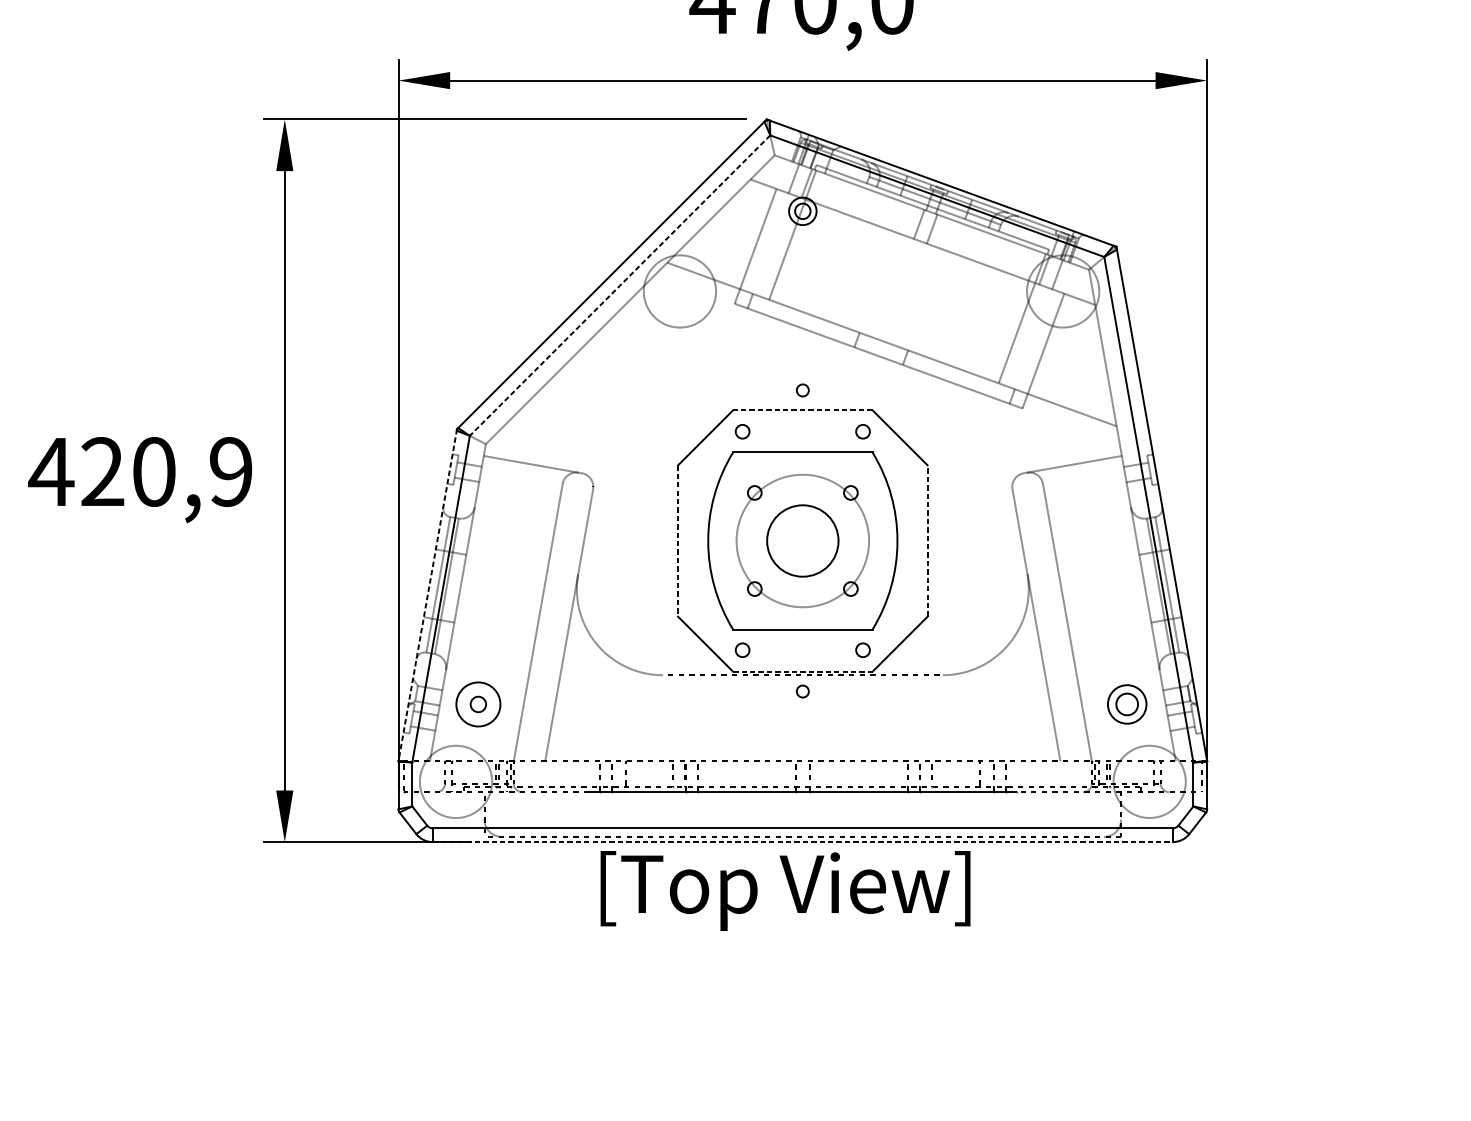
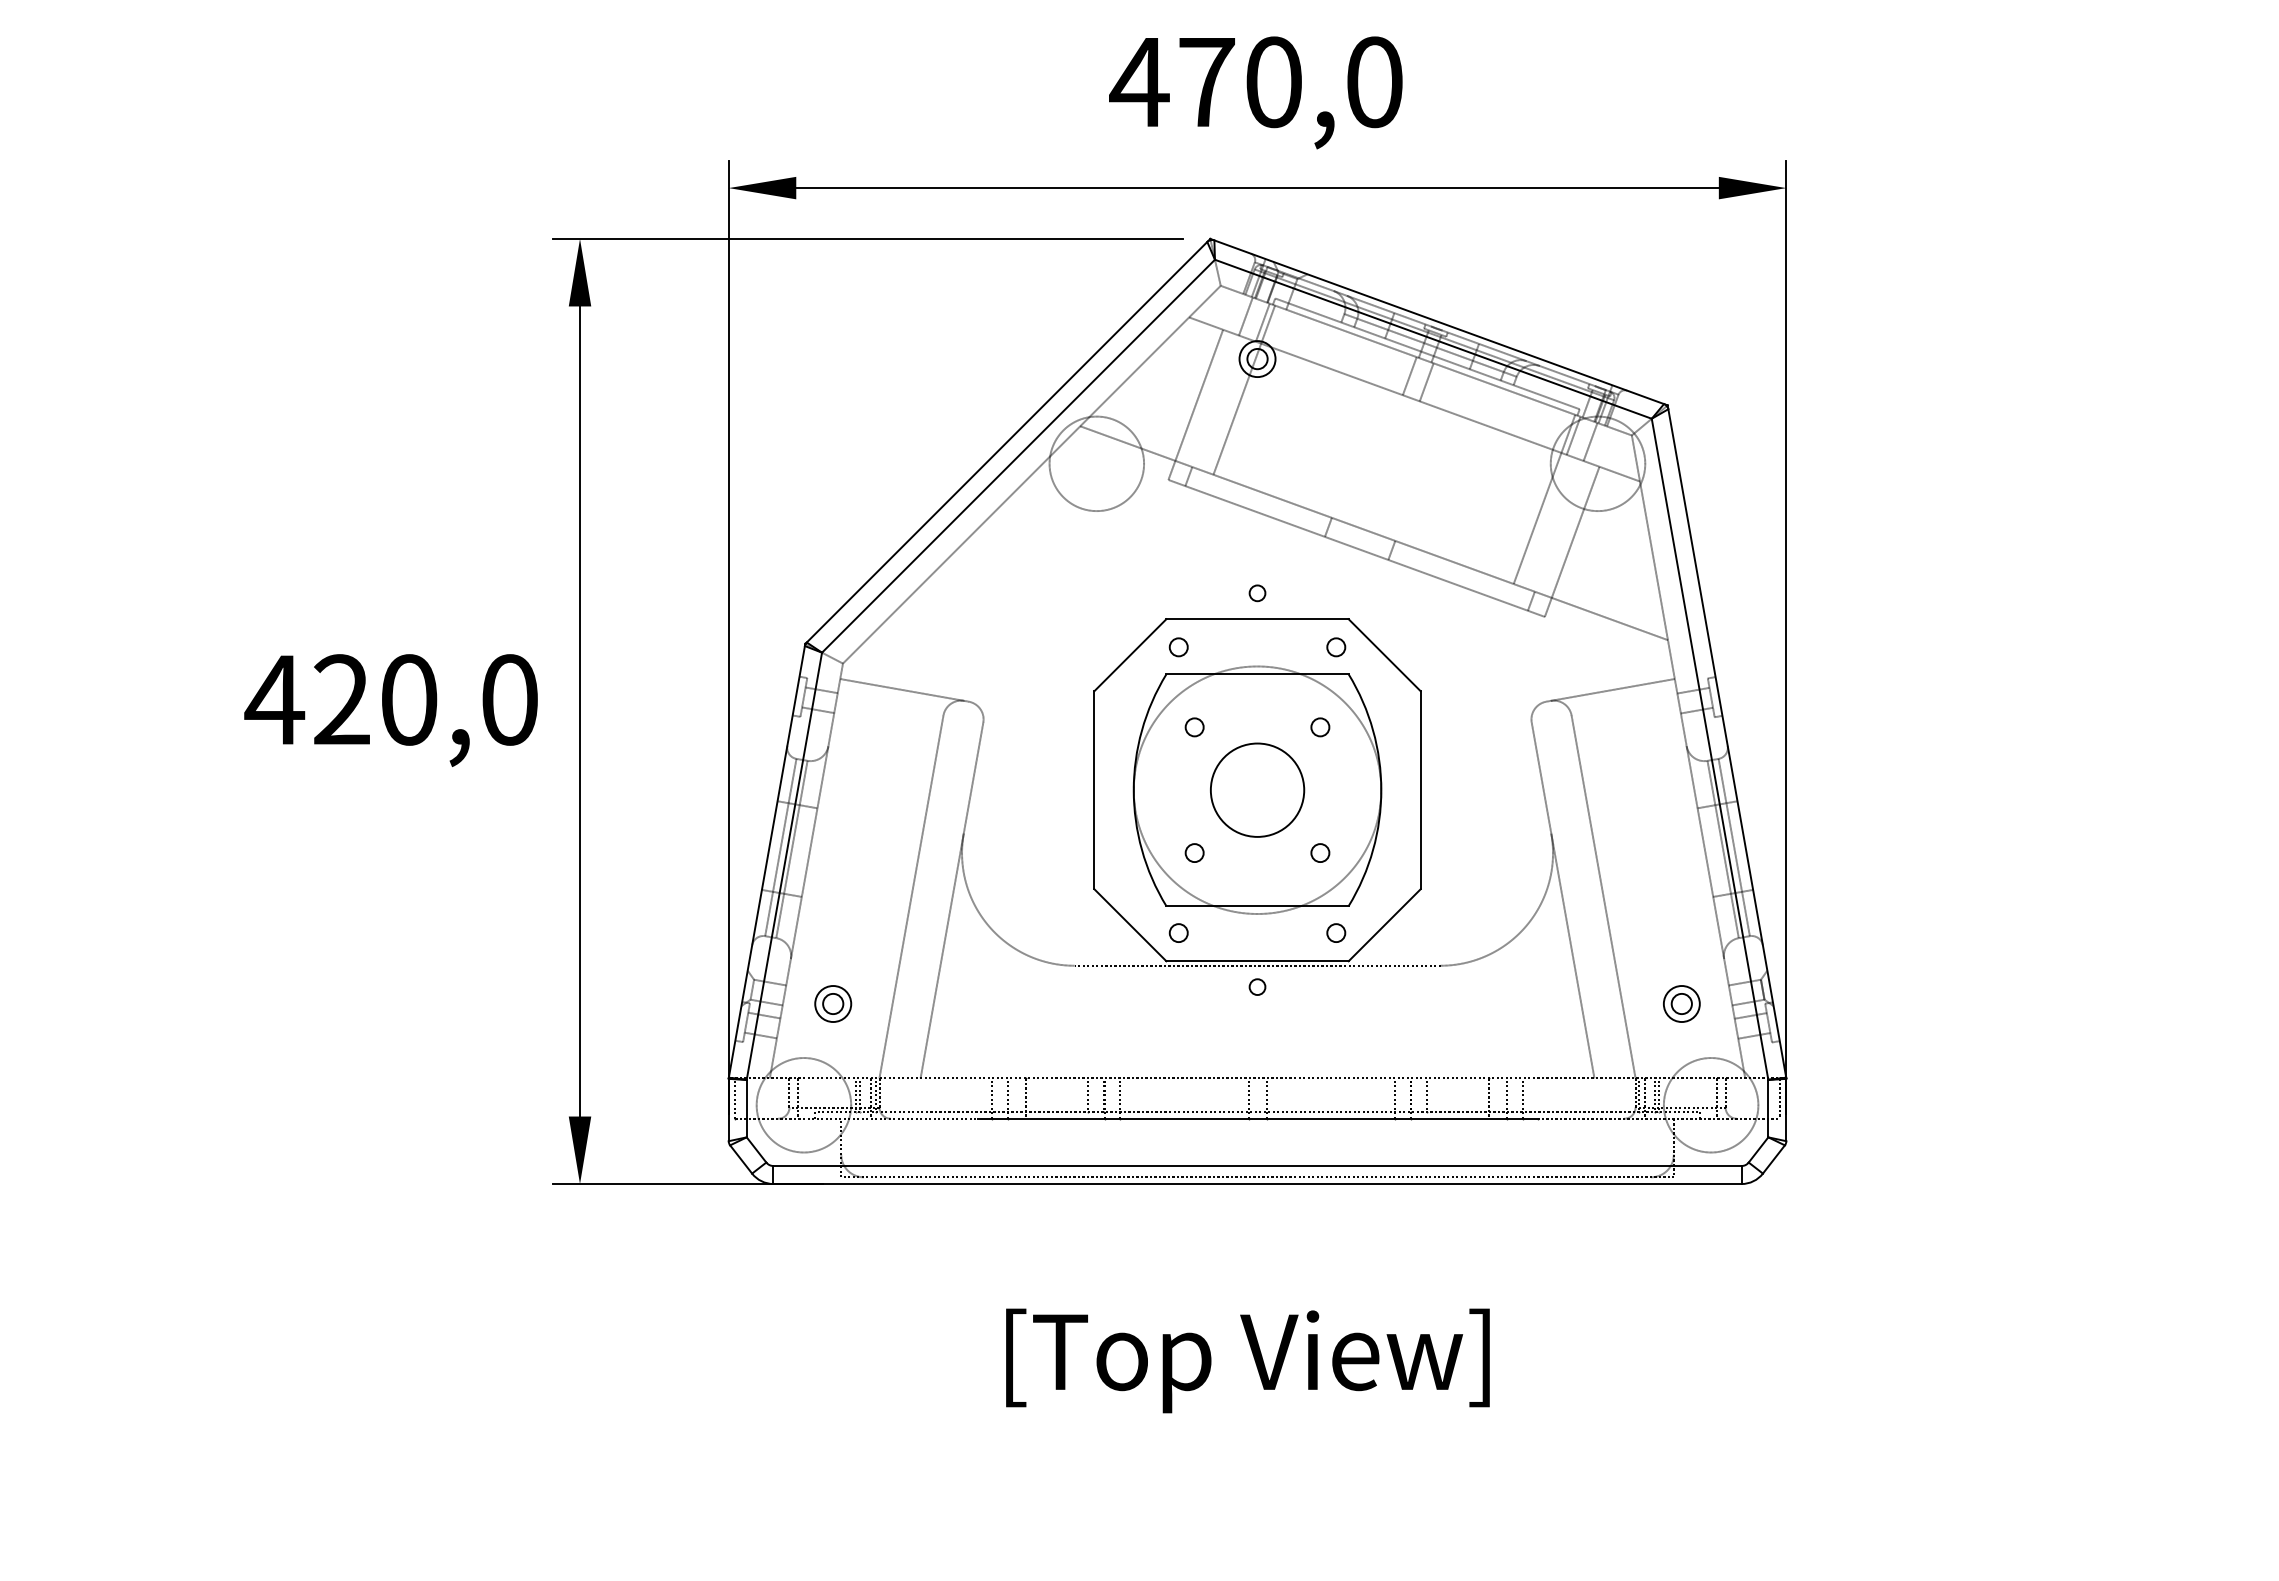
line: (620, 285) -> (1018, 456), dashed -> solid
line: (802, 410) -> (1257, 619), dashed -> solid
text: (230, 471) -> (509, 699), 420,9 -> 420,0
line: (927, 540) -> (1420, 789), dashed -> solid
line: (678, 541) -> (1094, 790), dashed -> solid
circle: (802, 541) -> (1257, 790), size x1.43
line: (427, 595) -> (766, 861), dashed -> solid
line: (803, 671) -> (1258, 961), dashed -> solid
circle: (478, 704) -> (833, 1004), size x0.62
part: (1127, 704) -> (1681, 1003), size x0.71
line: (803, 842) -> (1258, 1184), dashed -> solid
text: (785, 890) -> (1247, 1360), moved

